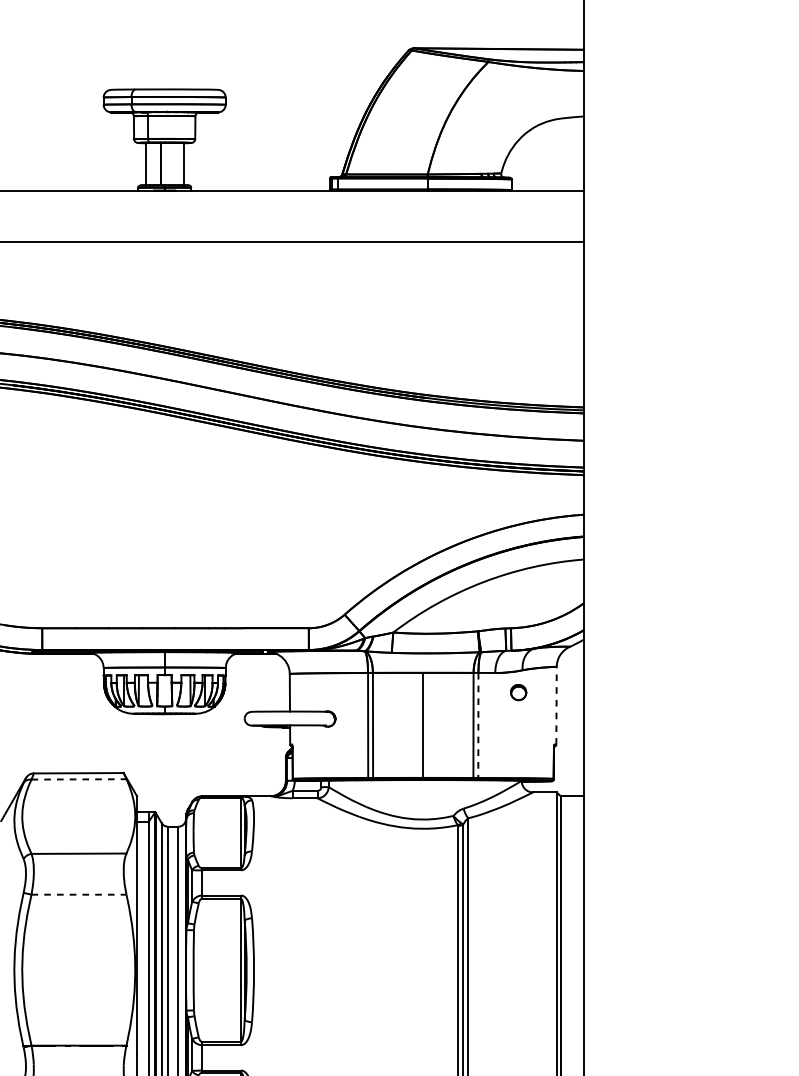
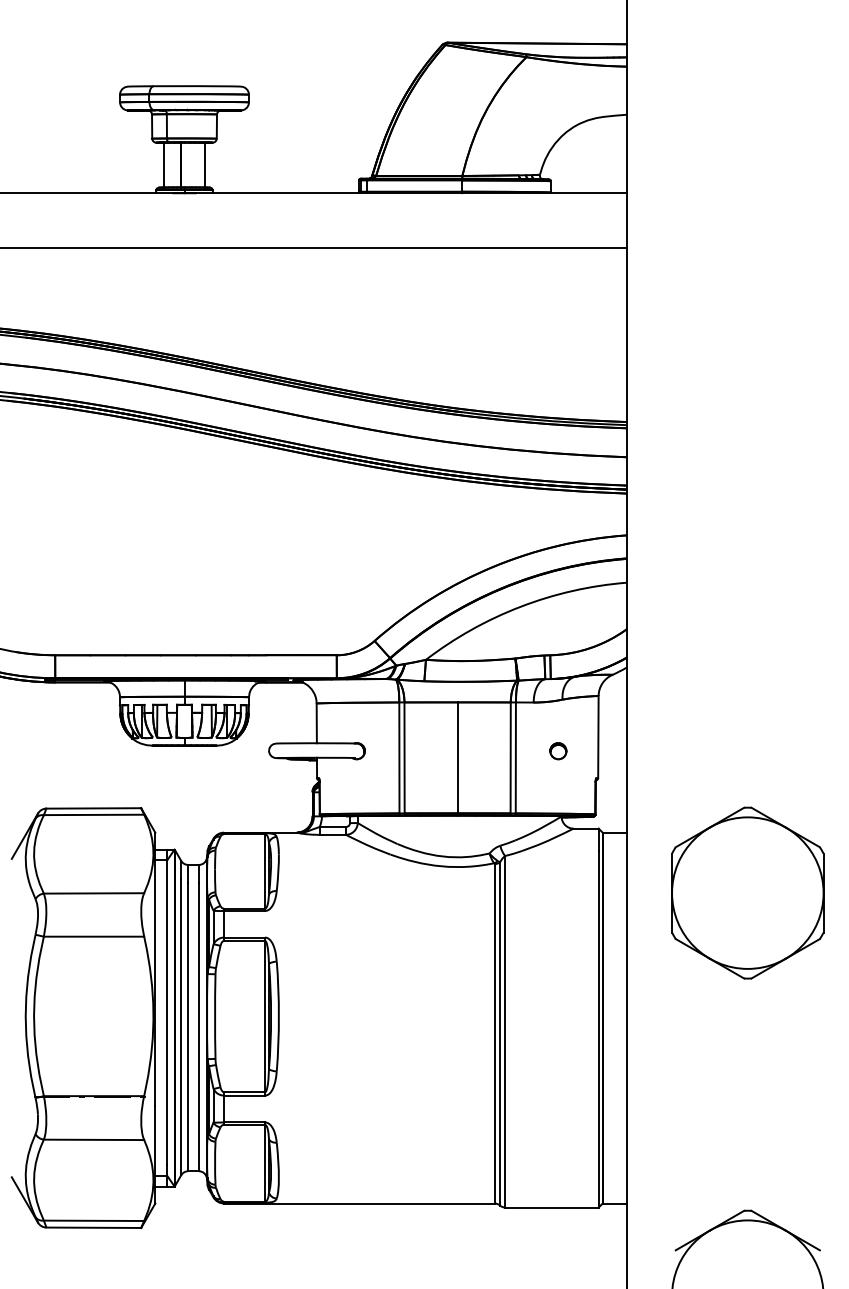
part: (518, 692) -> (558, 751), moved
line: (556, 705) -> (598, 736), dashed -> solid
line: (478, 725) -> (515, 758), dashed -> solid
line: (79, 779) -> (94, 814), dashed -> solid
part: (697, 852) -> (747, 892), added
line: (79, 894) -> (94, 936), dashed -> solid

